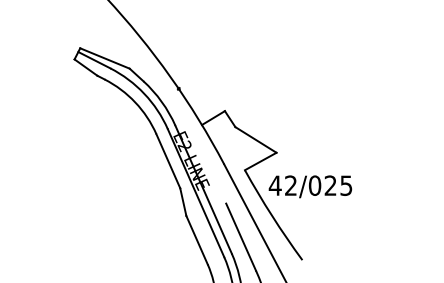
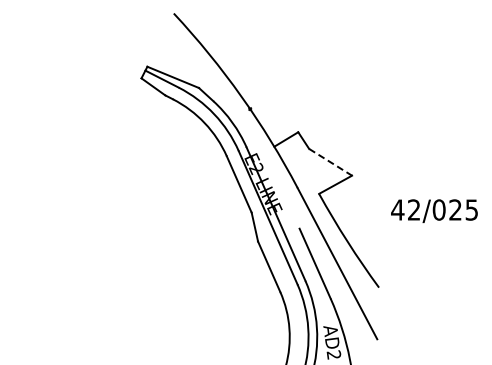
line: (256, 140) -> (331, 162), solid -> dashed
text: (310, 186) -> (434, 210), moved

